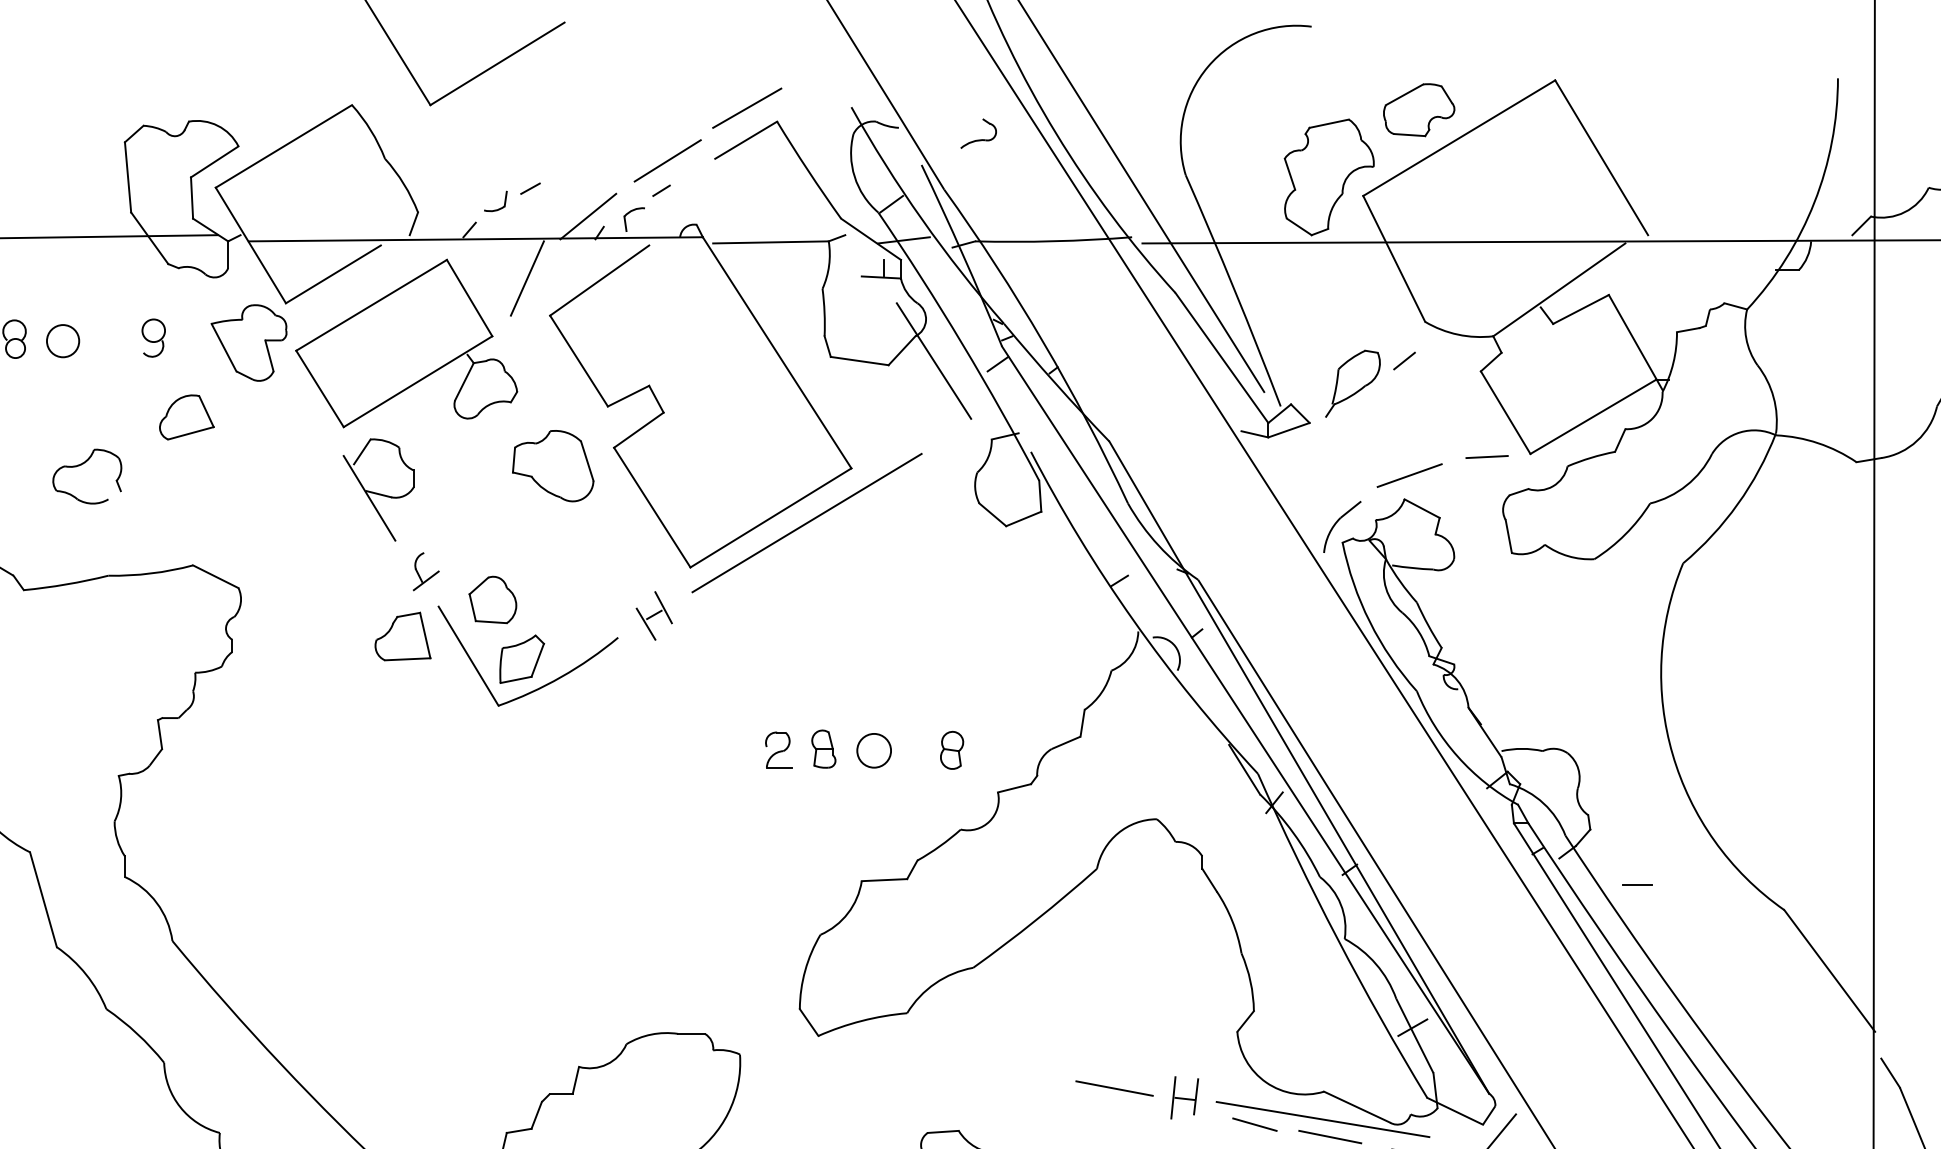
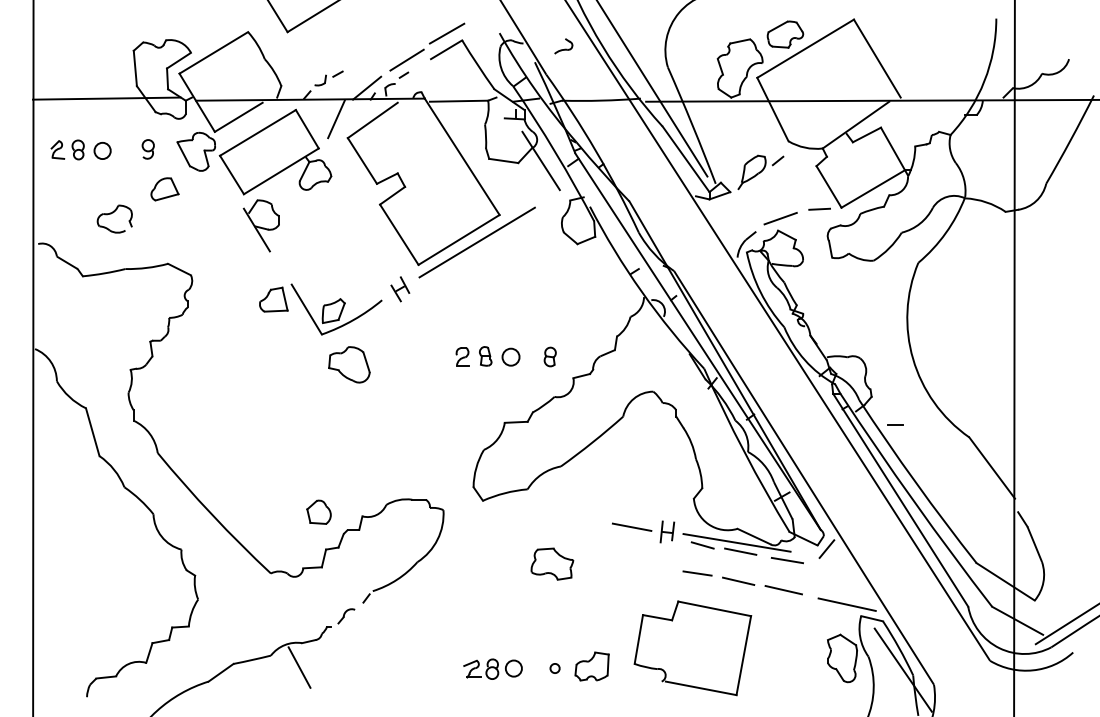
part: (553, 465) -> (349, 364), moved
part: (426, 572) -> (285, 267), removed
part: (491, 598) -> (318, 511), moved

